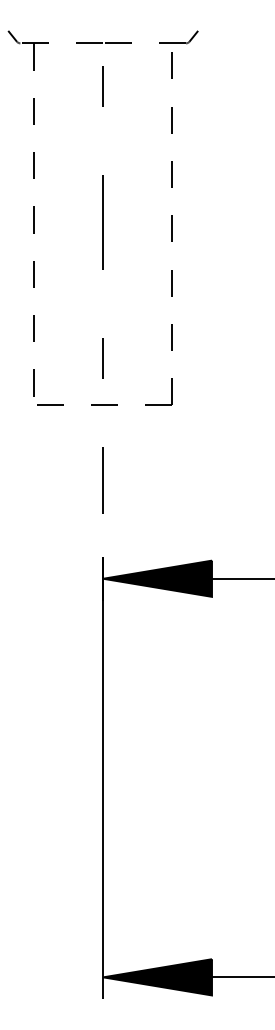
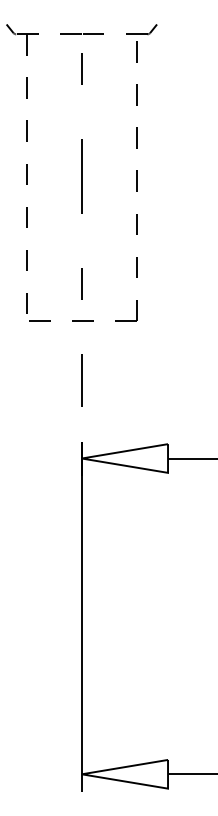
fill: (157, 578) -> (124, 458), removed
fill: (157, 976) -> (124, 773), removed

